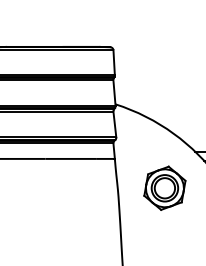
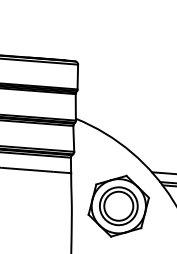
part: (164, 188) -> (118, 206), size x1.43

